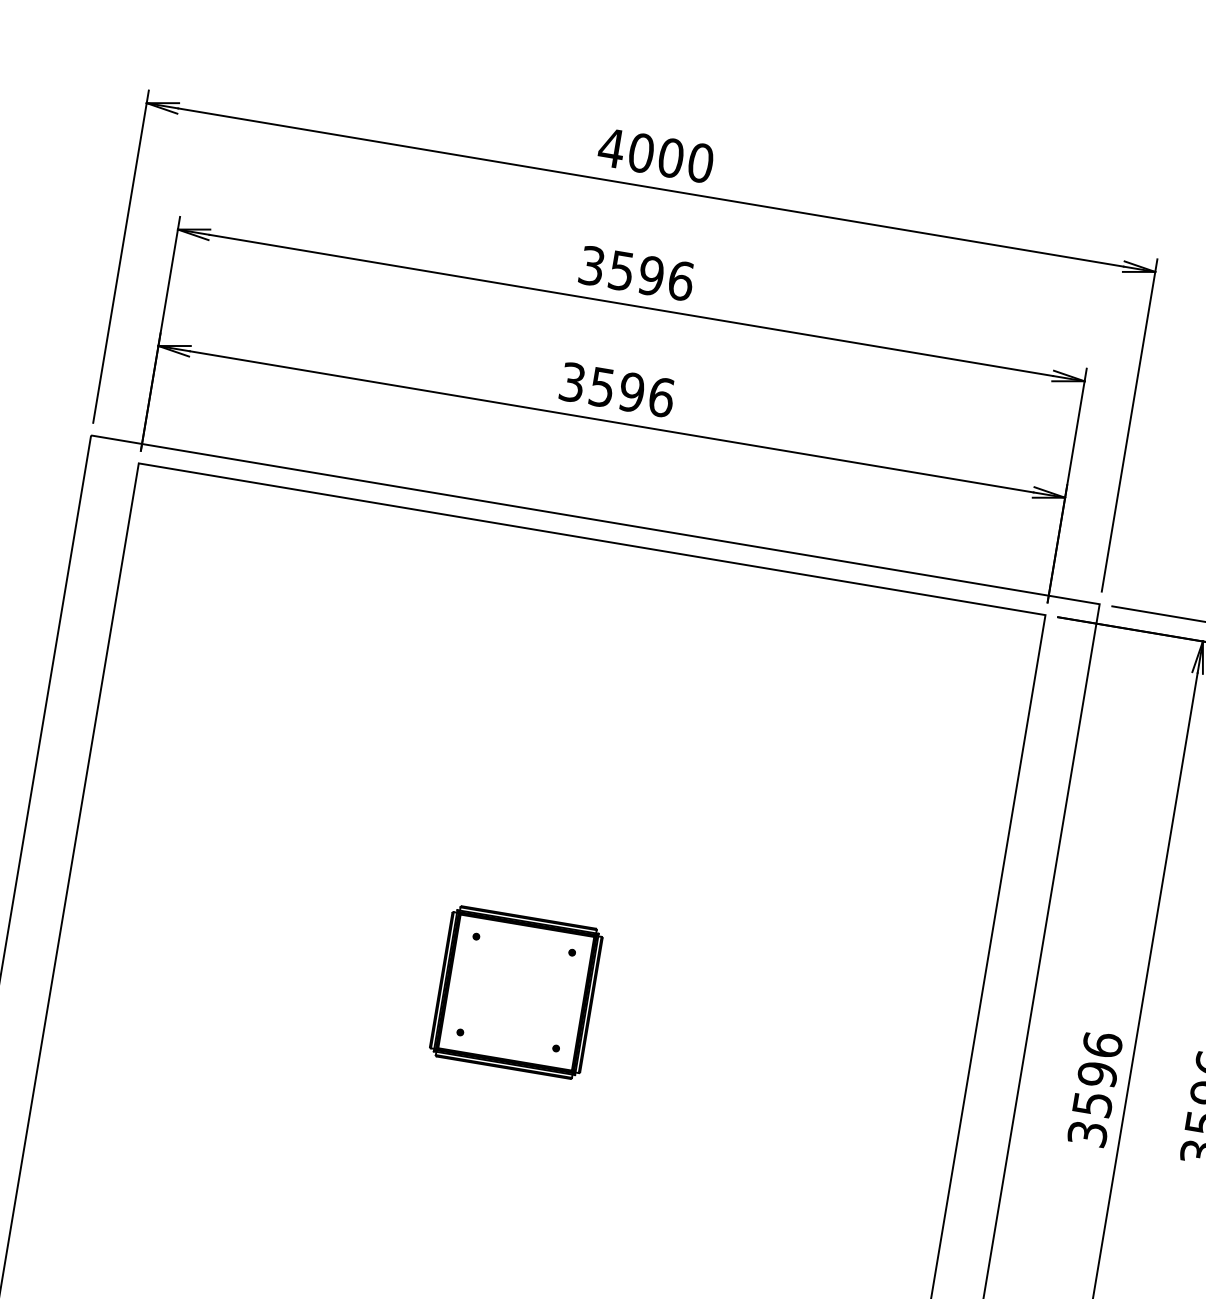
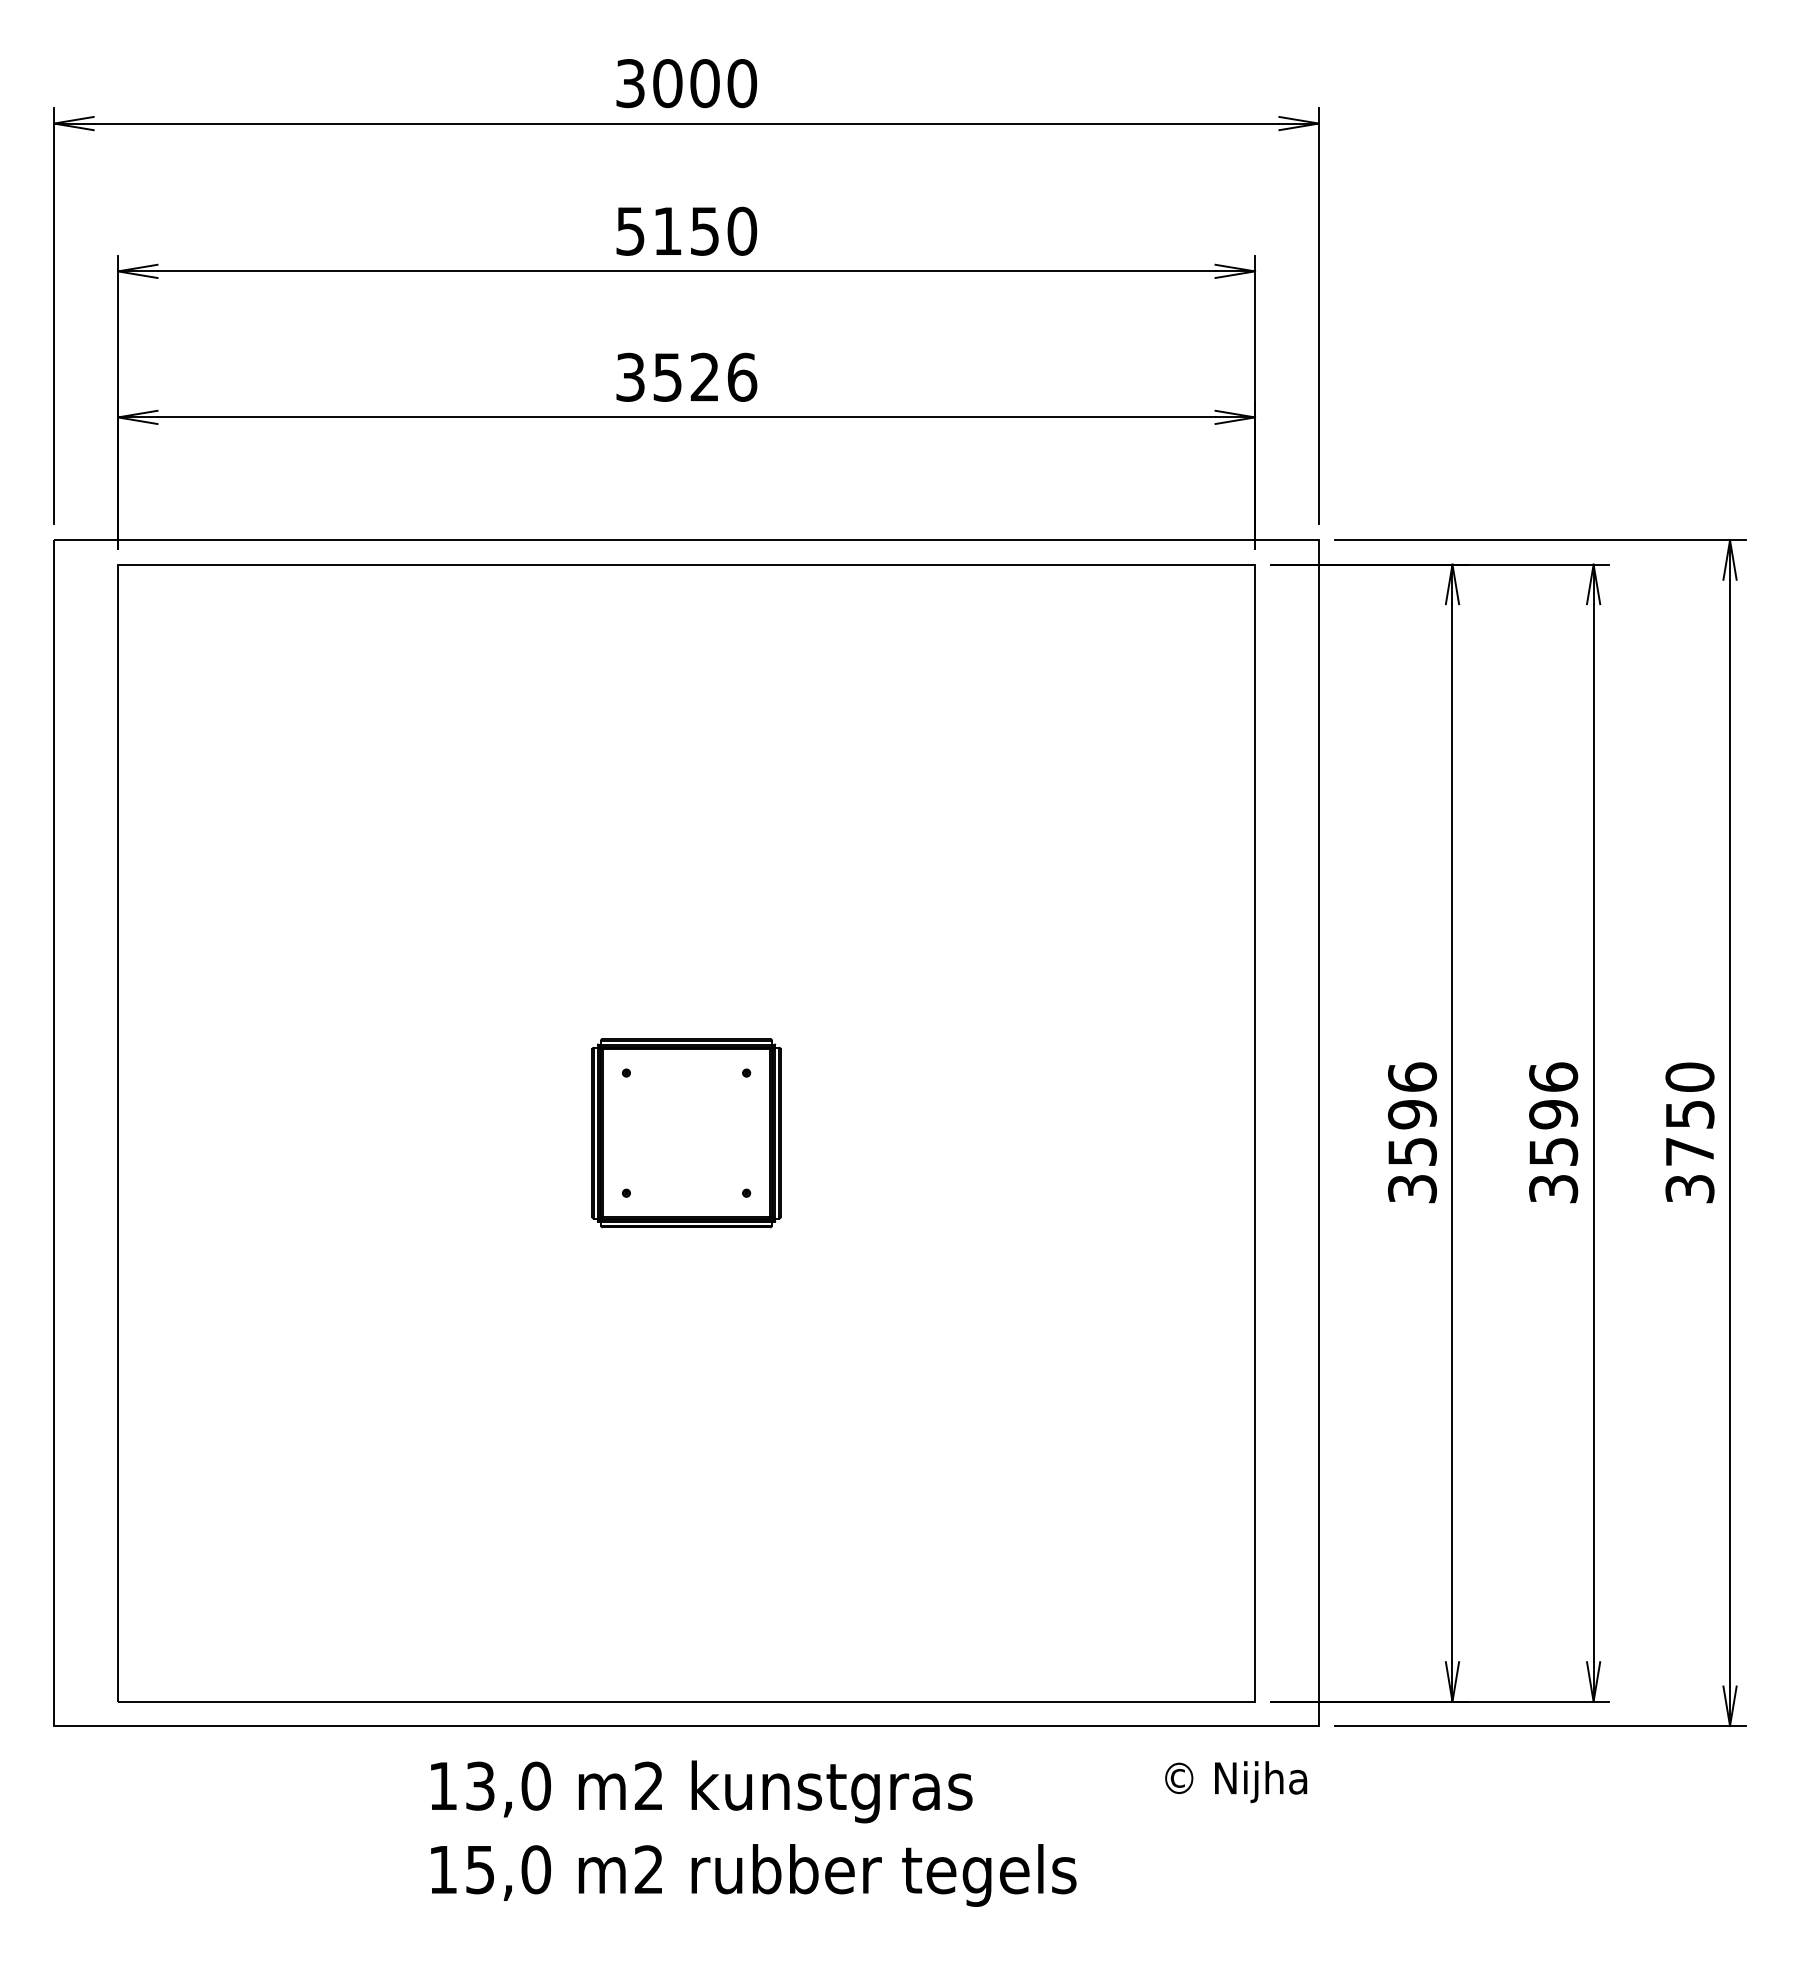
text: (611, 148) -> (630, 83), 4000 -> 3000
text: (637, 272) -> (687, 230), 3596 -> 5150
text: (631, 391) -> (704, 376), 3596 -> 3526

